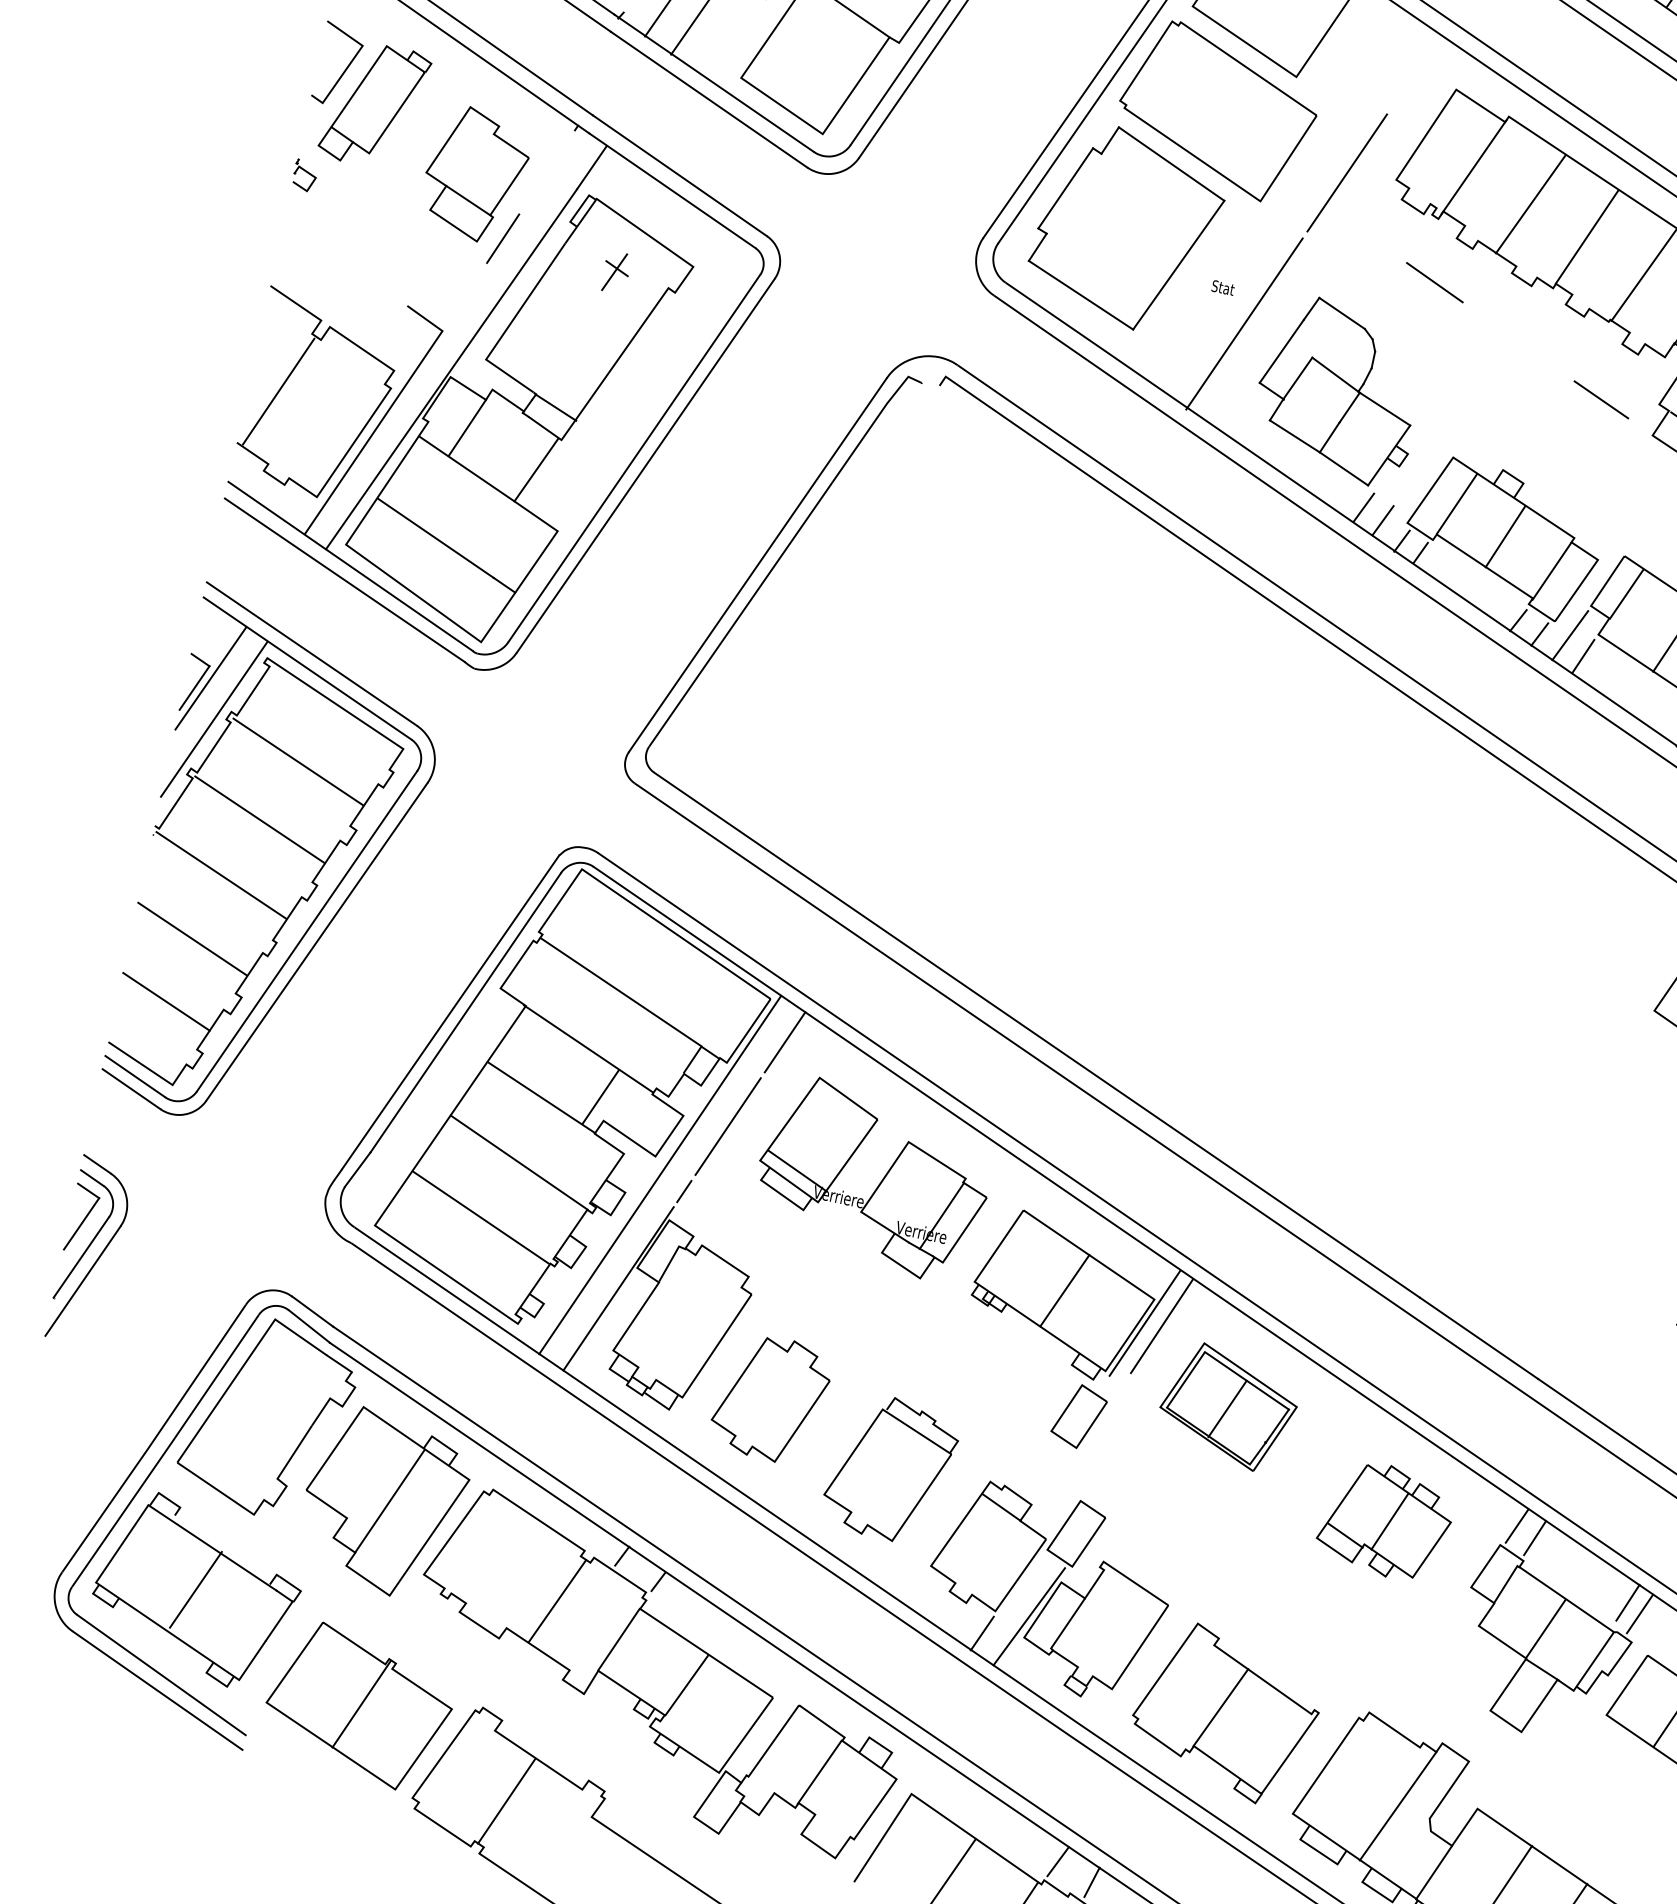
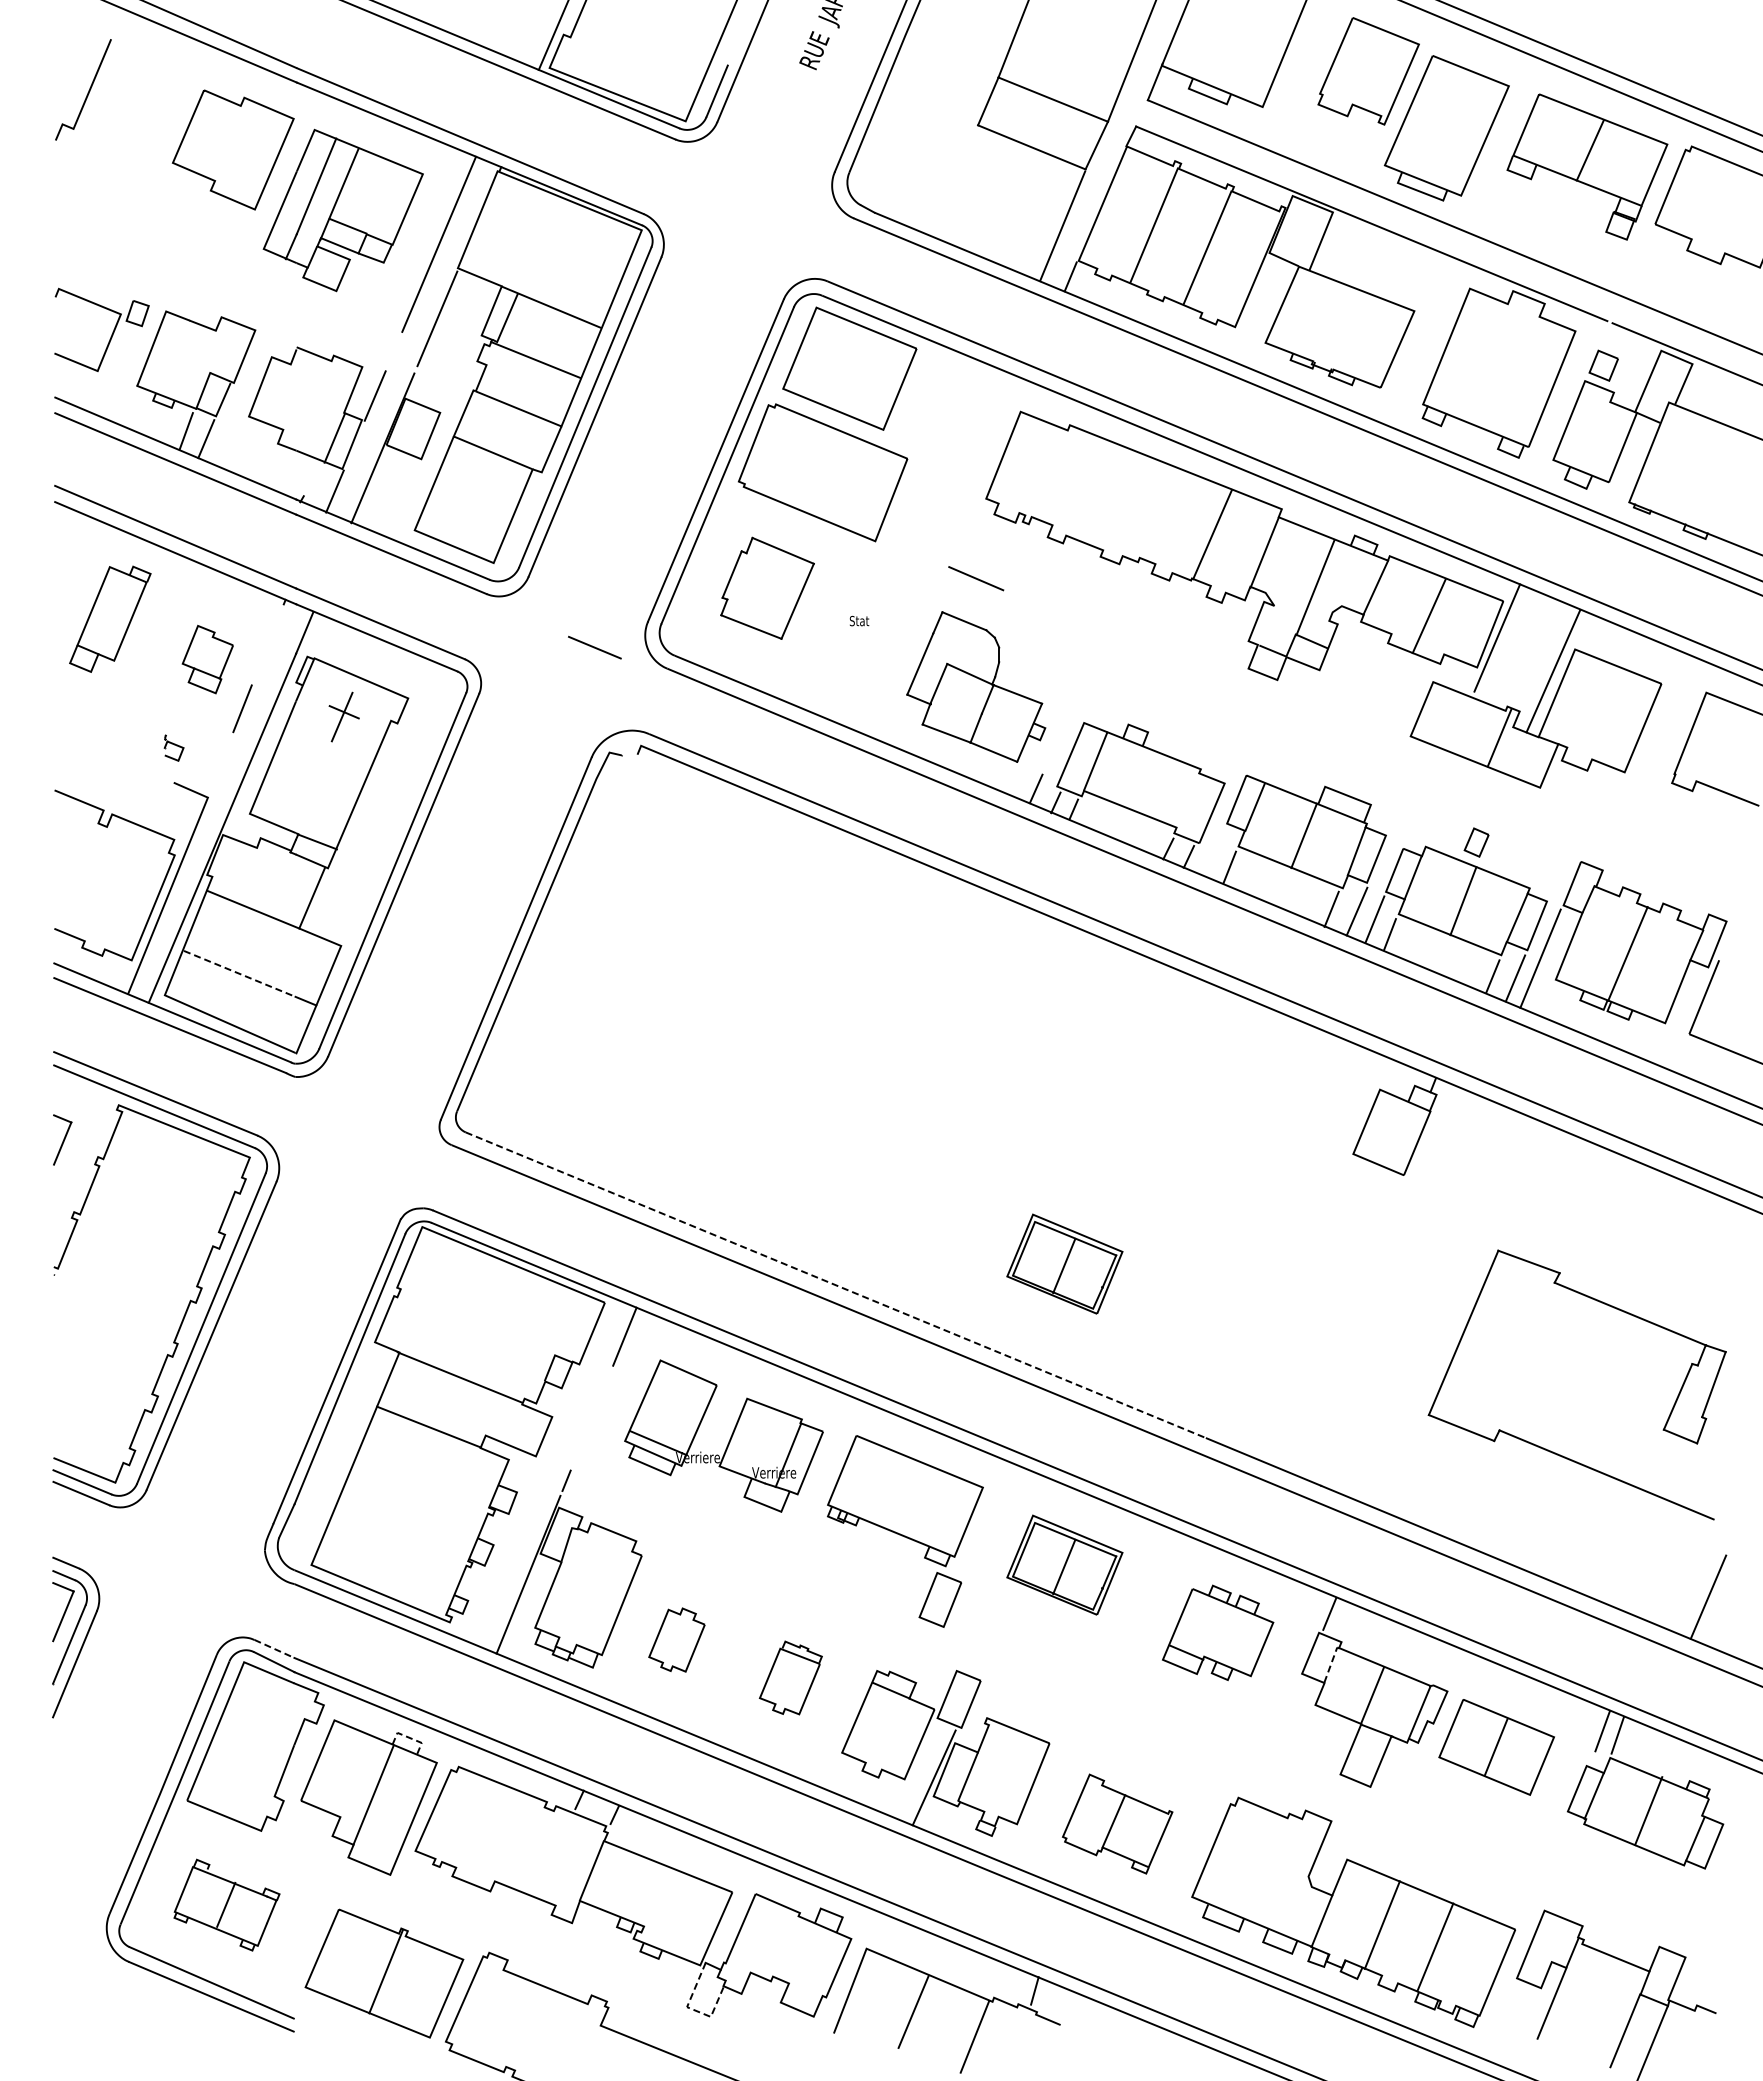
line: (344, 69) -> (78, 594), removed
line: (1474, 166) -> (1049, 473), removed
line: (1347, 172) -> (943, 501), removed
part: (304, 174) -> (173, 747), moved
part: (475, 174) -> (207, 659), size x0.6
line: (1529, 204) -> (1103, 495), removed
part: (1126, 228) -> (767, 588), size x0.6
line: (1587, 236) -> (1157, 512), removed
part: (615, 271) -> (343, 716), size x1.4
line: (1435, 282) -> (976, 578), moved
line: (1244, 323) -> (883, 647), removed
line: (278, 391) -> (80, 878), removed
line: (1601, 399) -> (594, 647), moved
line: (467, 427) -> (246, 874), removed
line: (1363, 506) -> (1017, 780), removed
line: (1505, 536) -> (1142, 780), removed
line: (436, 539) -> (240, 974), solid -> dashed
line: (1551, 571) -> (1187, 801), removed
line: (1569, 635) -> (1214, 852), removed
line: (210, 678) -> (74, 1132), removed
line: (213, 719) -> (84, 1166), removed
line: (298, 762) -> (163, 1187), removed
line: (259, 820) -> (141, 1243), removed
line: (220, 874) -> (118, 1296), removed
line: (192, 938) -> (105, 1355), removed
line: (620, 991) -> (476, 1323), removed
line: (166, 1001) -> (95, 1413), removed
line: (1037, 1035) -> (836, 1285), solid -> dashed
part: (1300, 1065) -> (1064, 1263), added
line: (600, 1096) -> (478, 1415), removed
line: (727, 1125) -> (591, 1417), removed
line: (518, 1161) -> (421, 1485), removed
line: (660, 1175) -> (543, 1471), removed
line: (480, 1217) -> (399, 1539), removed
line: (1064, 1289) -> (905, 1495), removed
line: (312, 1311) -> (274, 1648), solid -> dashed
line: (1144, 1323) -> (978, 1509), removed
line: (1161, 1325) -> (993, 1508), removed
part: (770, 1397) -> (676, 1639), size x0.6
line: (445, 1445) -> (410, 1738), solid -> dashed
part: (890, 1468) -> (790, 1677), size x0.6
line: (1389, 1521) -> (1221, 1632), removed
line: (1534, 1537) -> (1346, 1620), removed
line: (1507, 1582) -> (1331, 1663), solid -> dashed
part: (196, 1589) -> (226, 1904), size x0.6
line: (556, 1601) -> (532, 1849), removed
line: (1627, 1602) -> (1436, 1658), removed
line: (1639, 1613) -> (1448, 1665), removed
line: (982, 1633) -> (897, 1800), removed
line: (686, 1685) -> (657, 1897), removed
part: (1226, 1712) -> (1117, 1823), size x0.7
line: (819, 1771) -> (784, 1946), removed
line: (506, 1801) -> (525, 2027), removed
line: (1398, 1805) -> (1279, 1871), removed
line: (699, 1820) -> (692, 2009), solid -> dashed
line: (1058, 1861) -> (1002, 1979), removed

